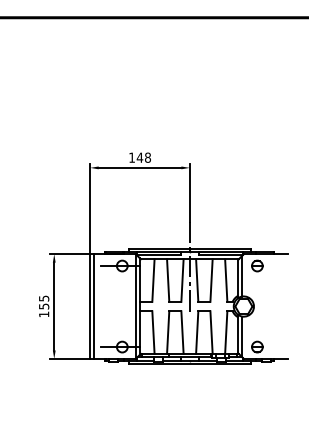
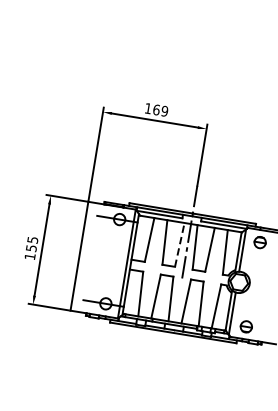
text: (143, 157) -> (160, 110), 148 -> 169
line: (182, 280) -> (179, 244), solid -> dashed
line: (93, 306) -> (82, 256), removed

